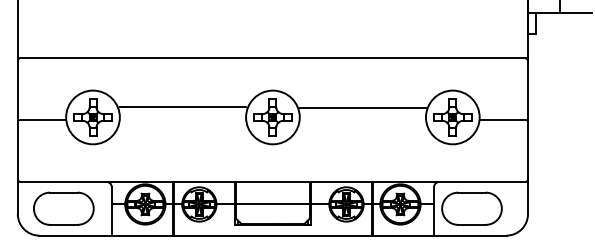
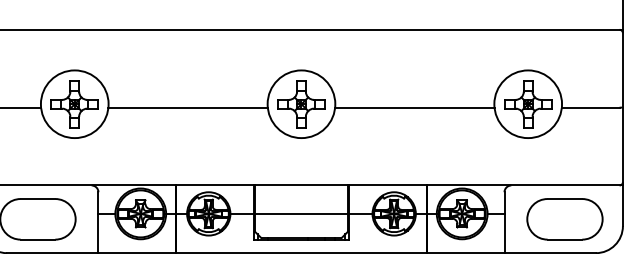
line: (182, 107) -> (187, 108), moved
line: (362, 108) -> (414, 108), moved
part: (471, 208) -> (564, 218), moved

